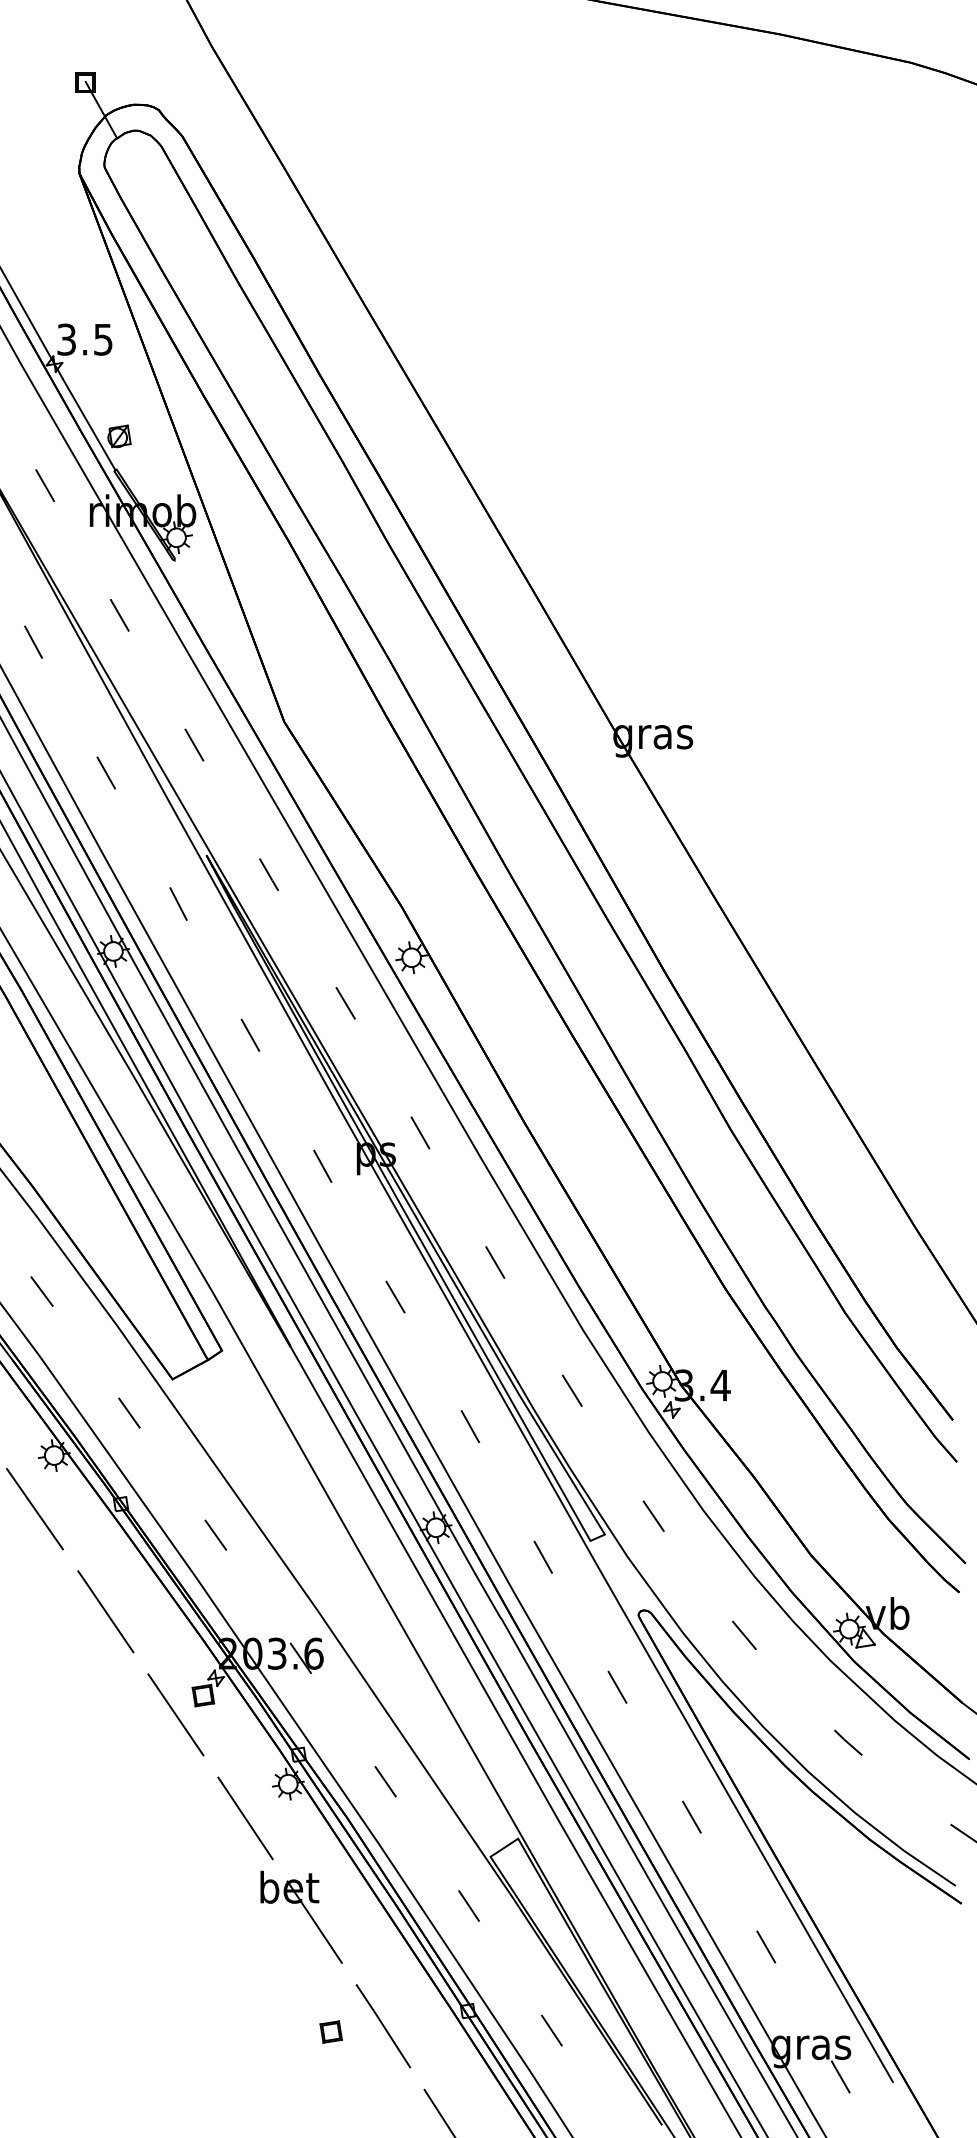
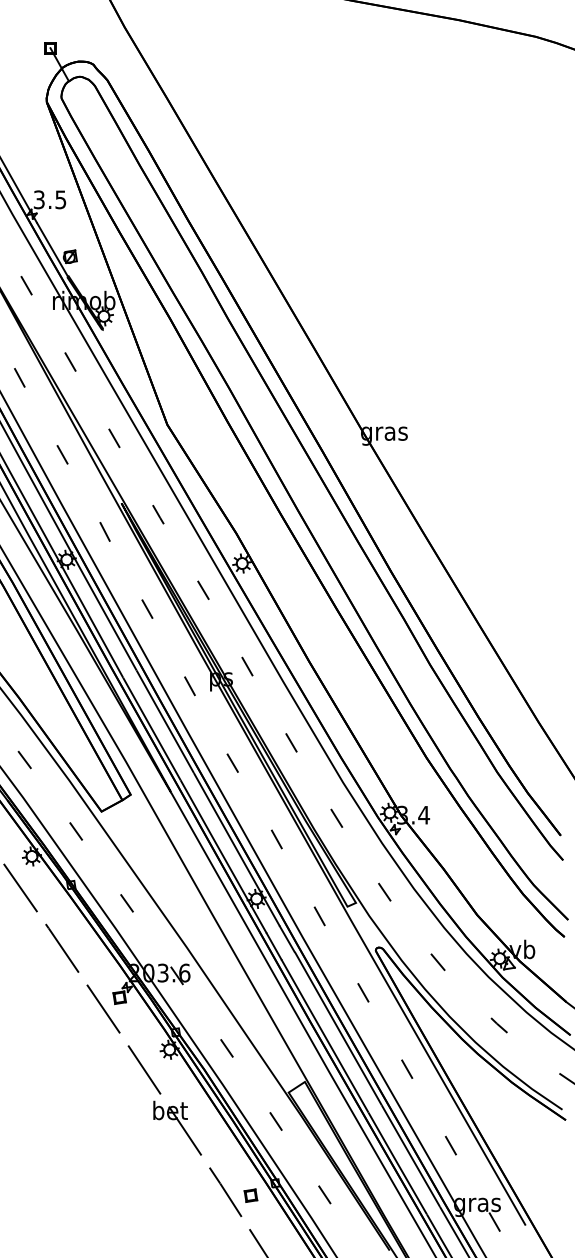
part: (330, 2031) -> (250, 1195), moved

